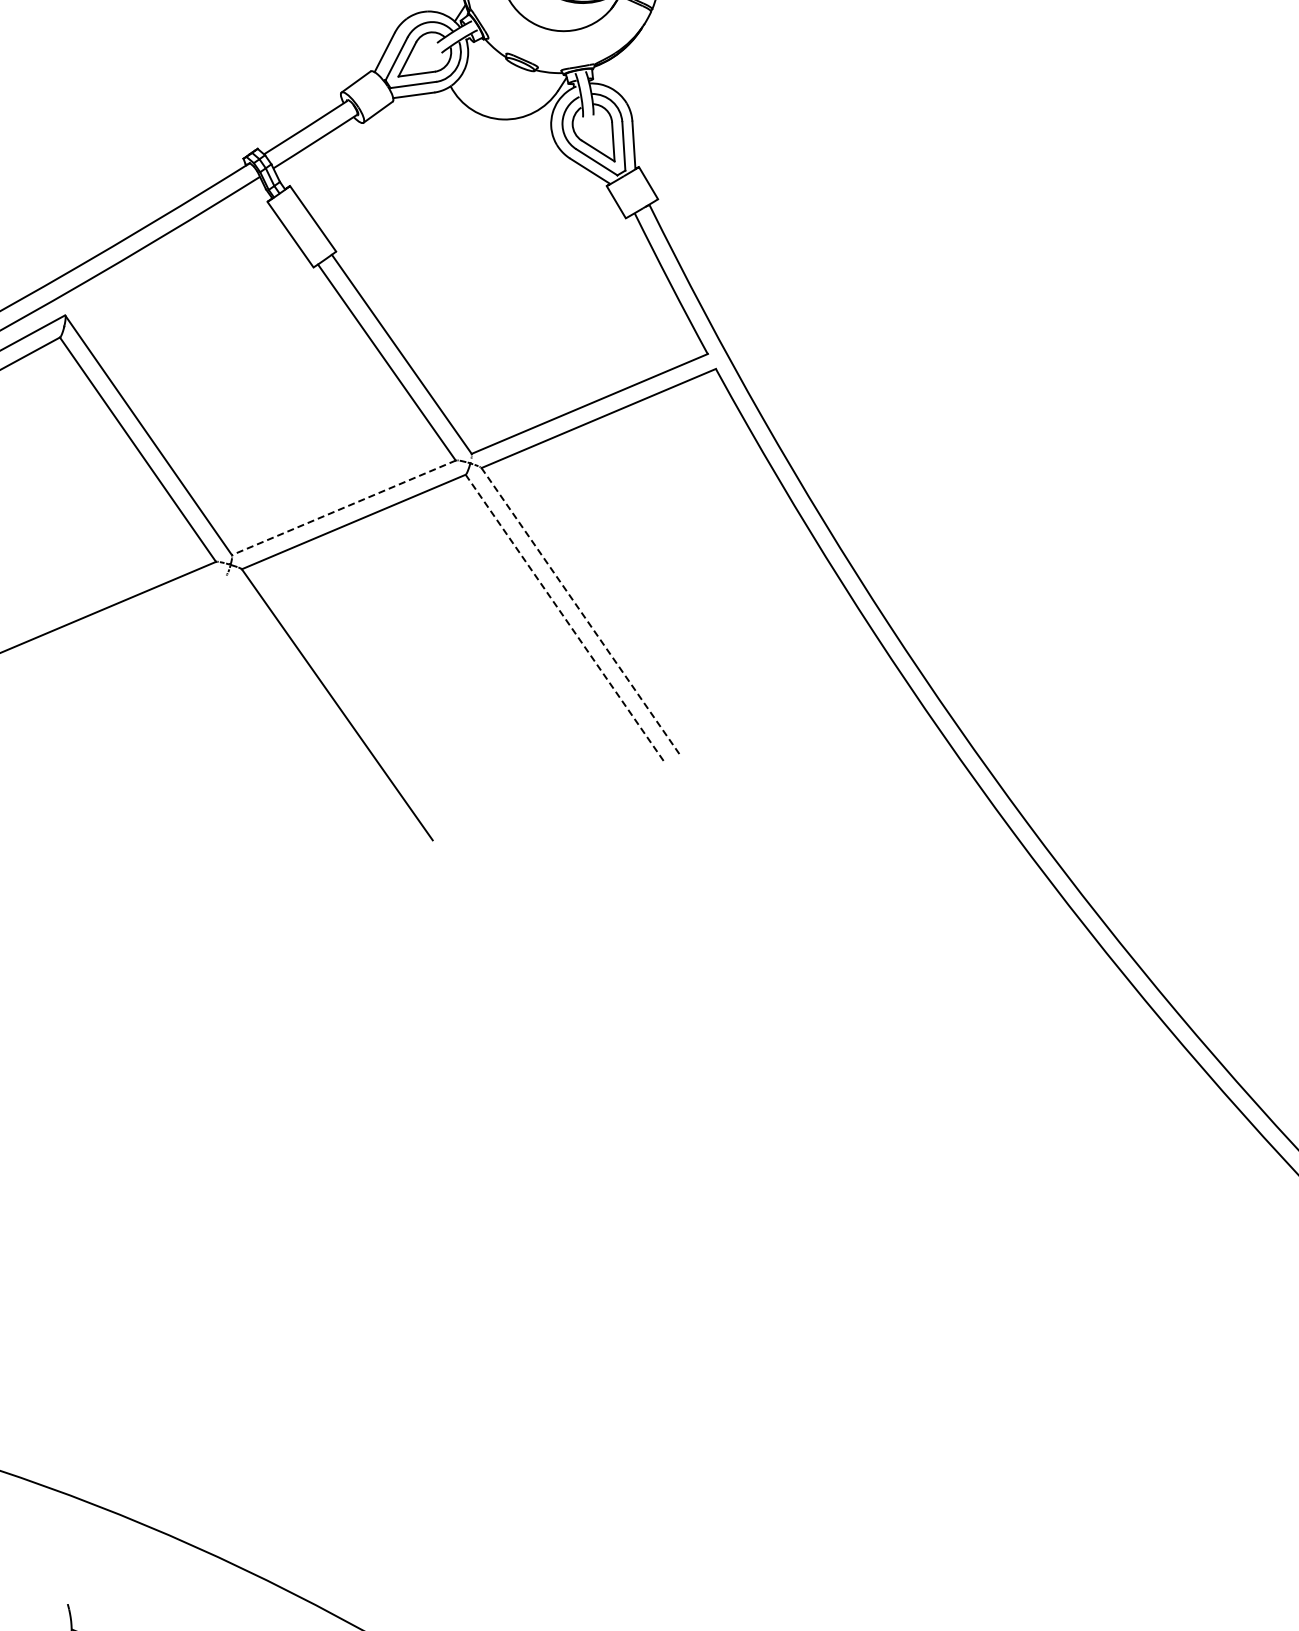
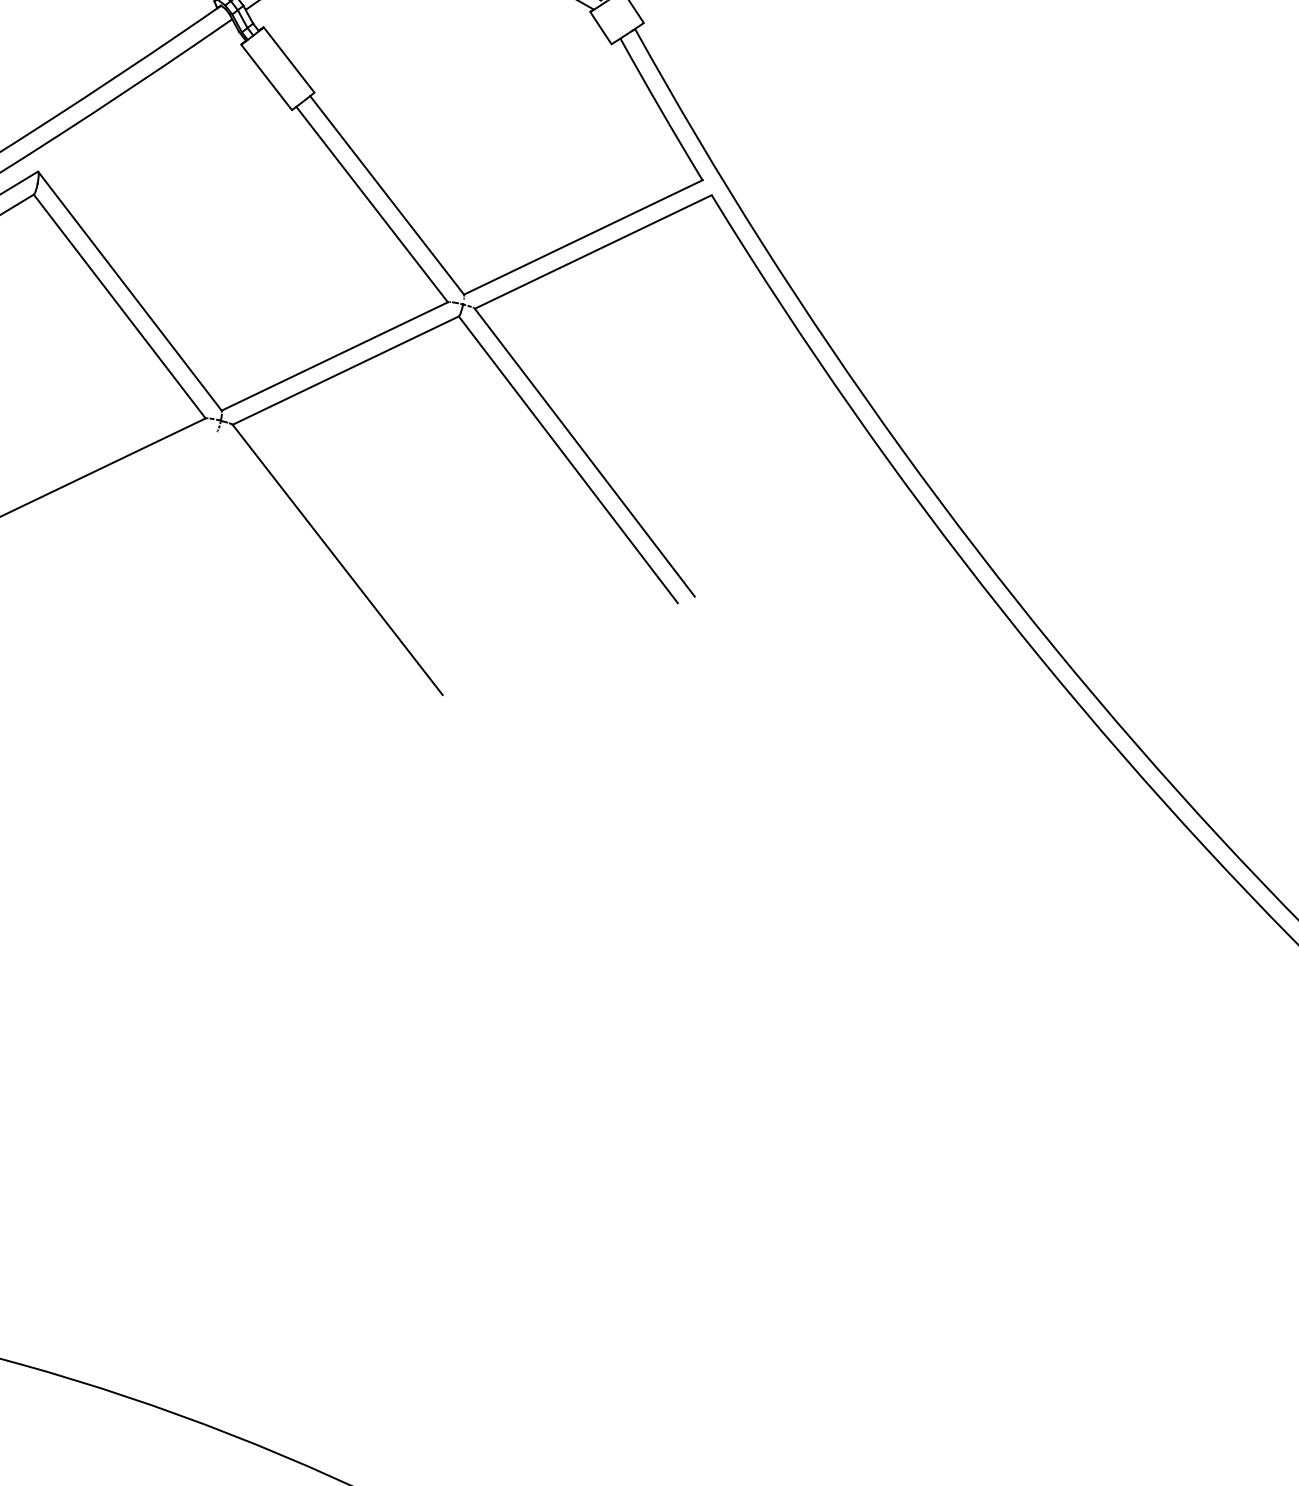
line: (343, 507) -> (334, 356), dashed -> solid
line: (581, 612) -> (584, 452), dashed -> solid
line: (565, 618) -> (568, 459), dashed -> solid

